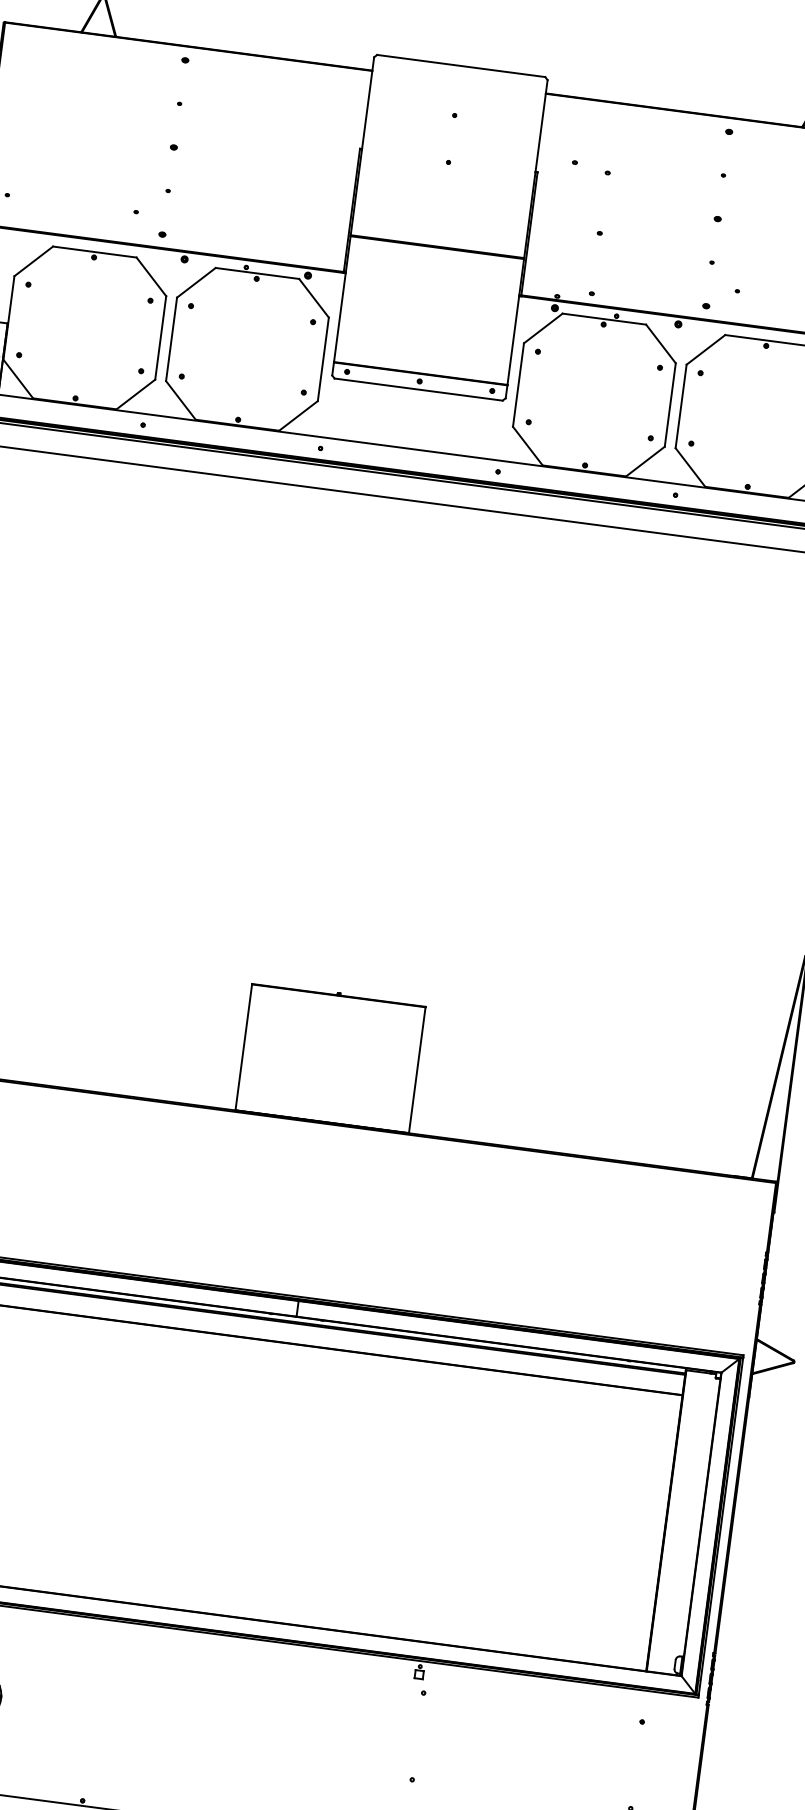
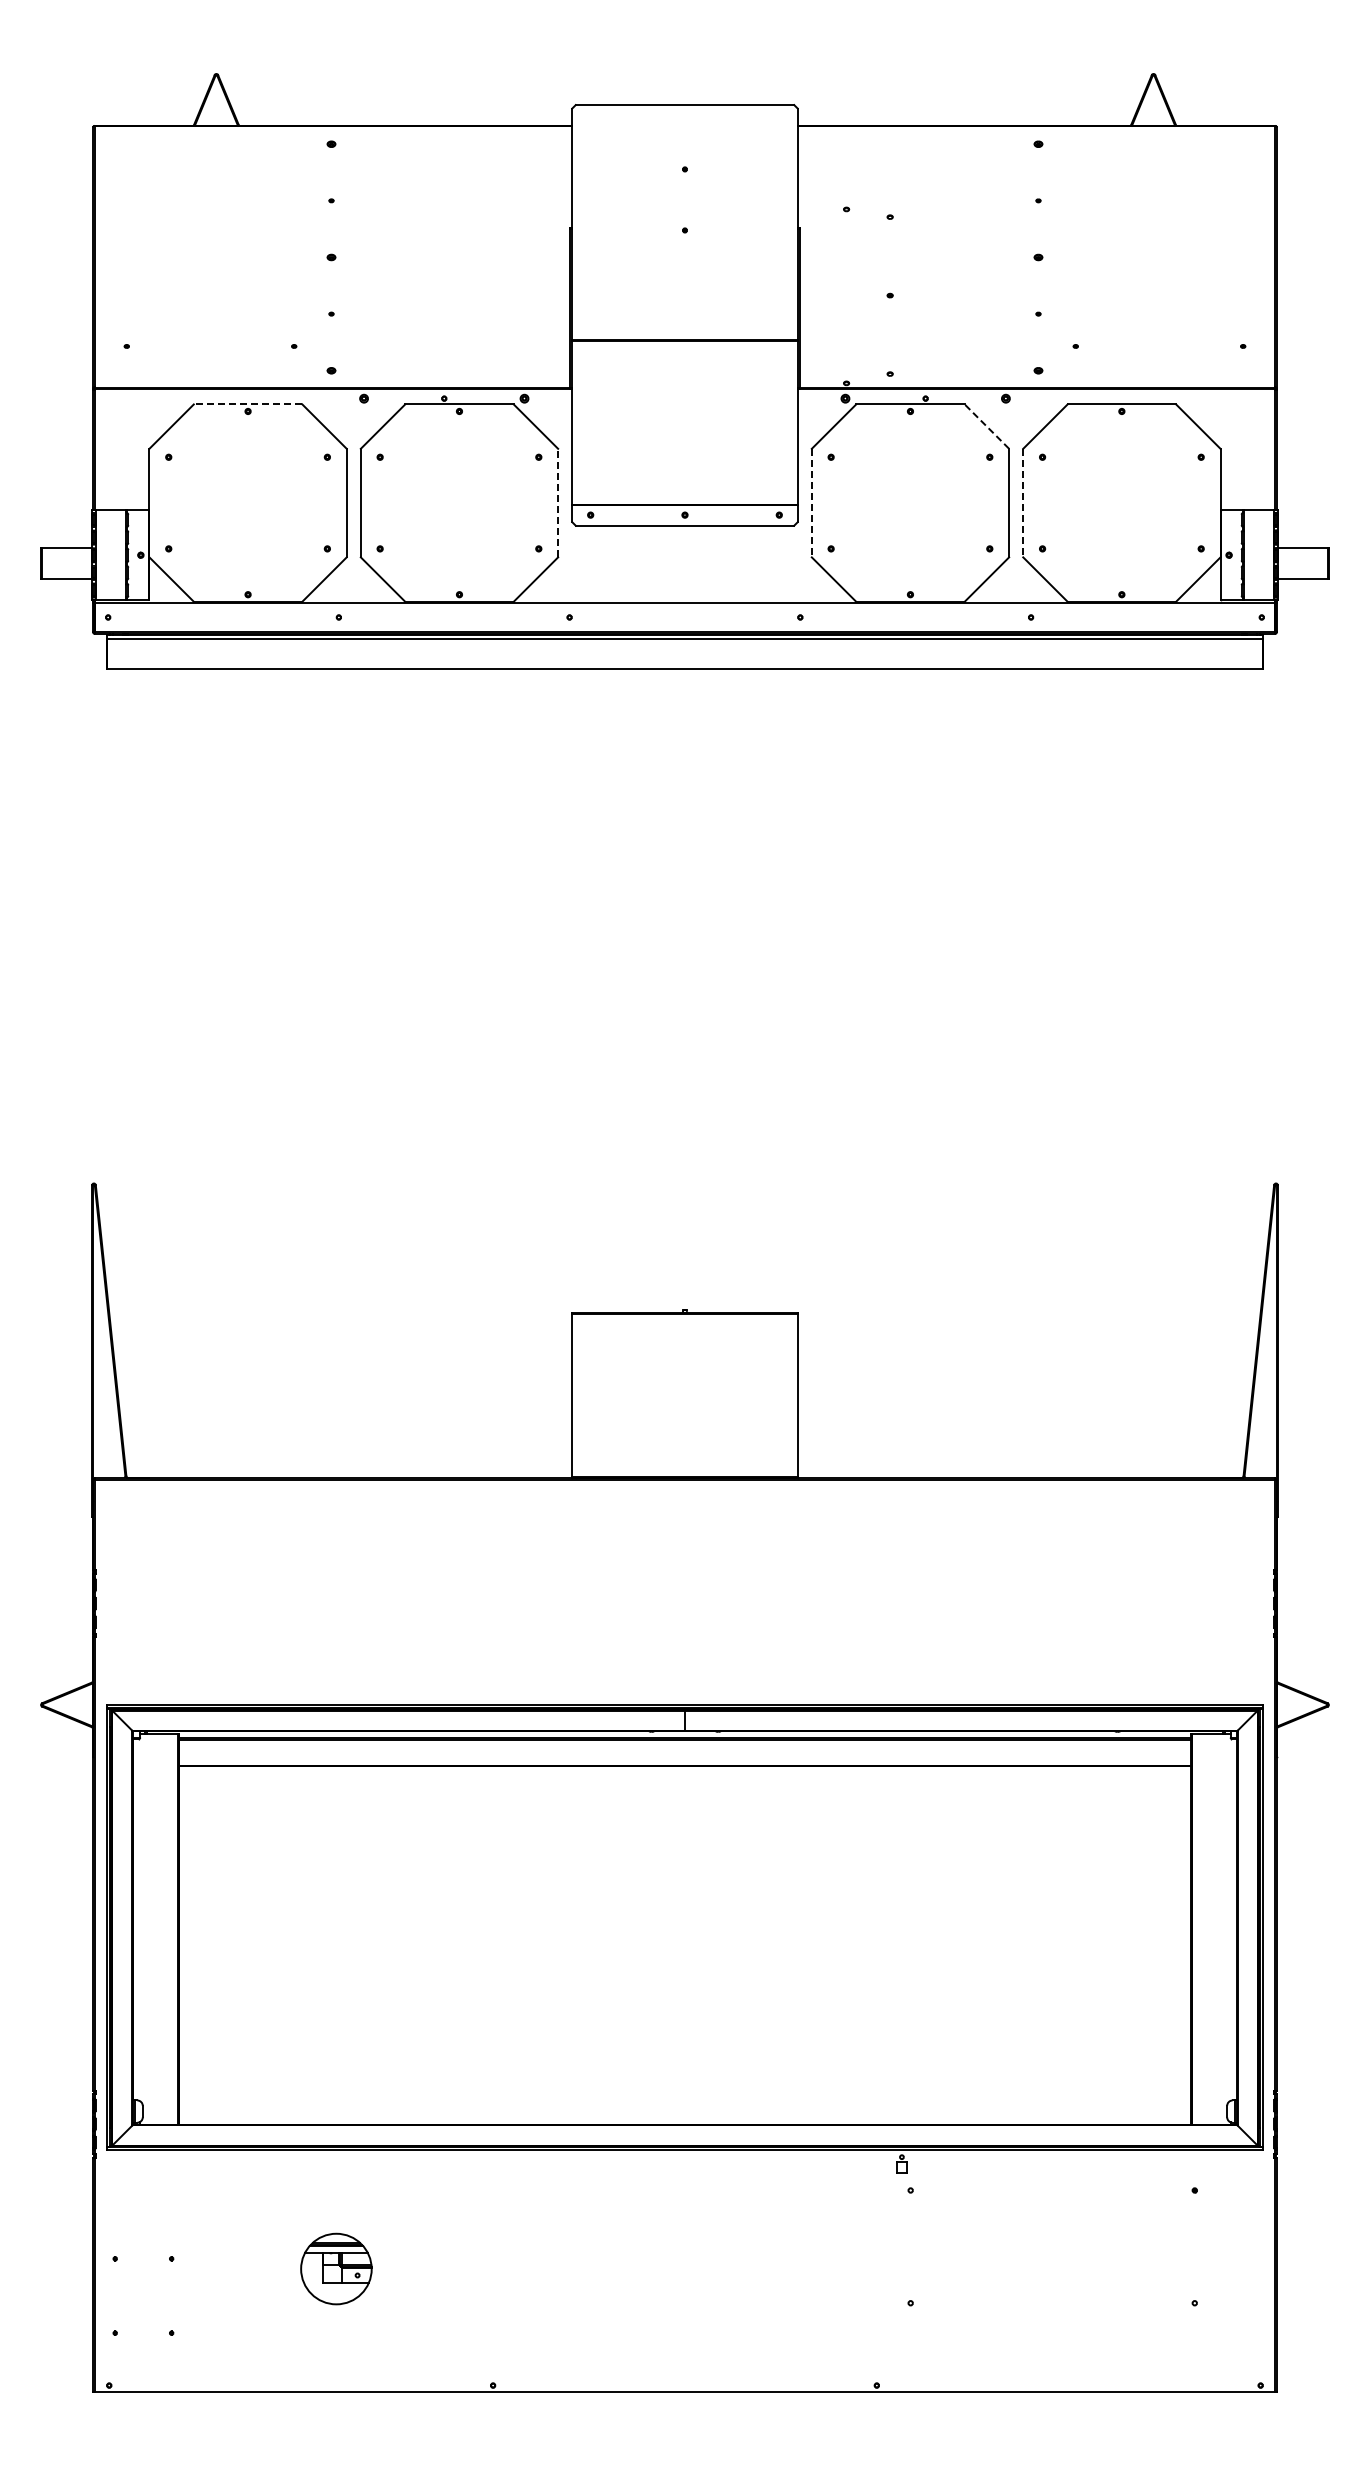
line: (94, 252) -> (247, 404), solid -> dashed
line: (660, 343) -> (986, 426), solid -> dashed
line: (323, 358) -> (558, 502), solid -> dashed
line: (518, 385) -> (811, 503), solid -> dashed
line: (681, 406) -> (1023, 503), solid -> dashed

